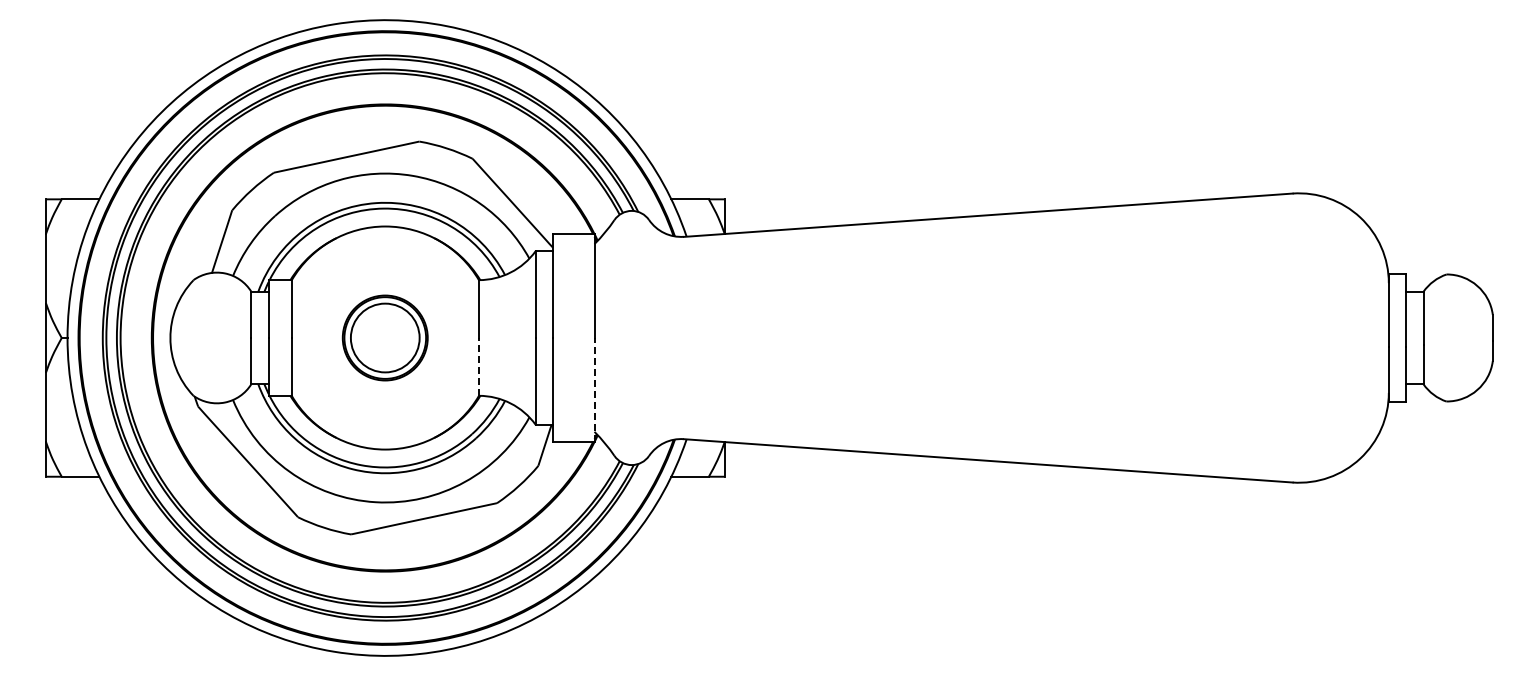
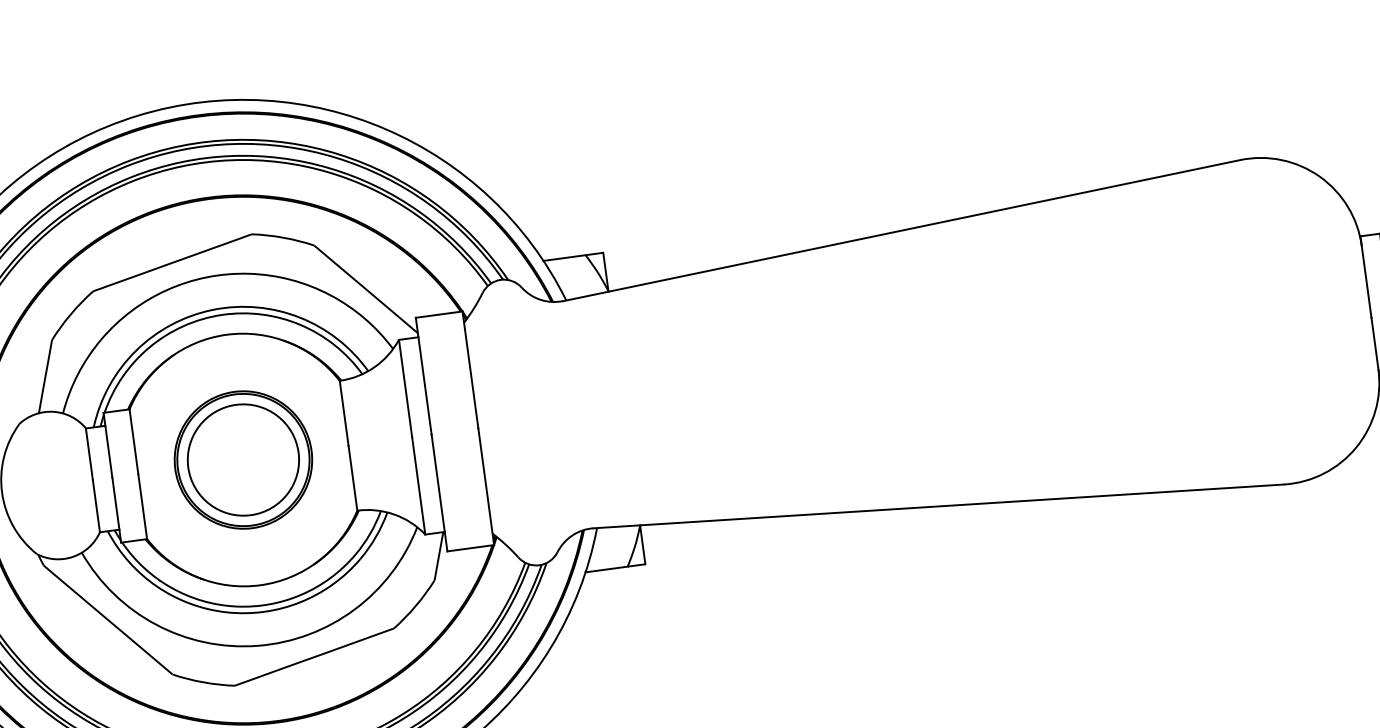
part: (384, 337) -> (242, 459), size x1.43
line: (479, 366) -> (353, 477), dashed -> solid
line: (594, 389) -> (486, 486), dashed -> solid

